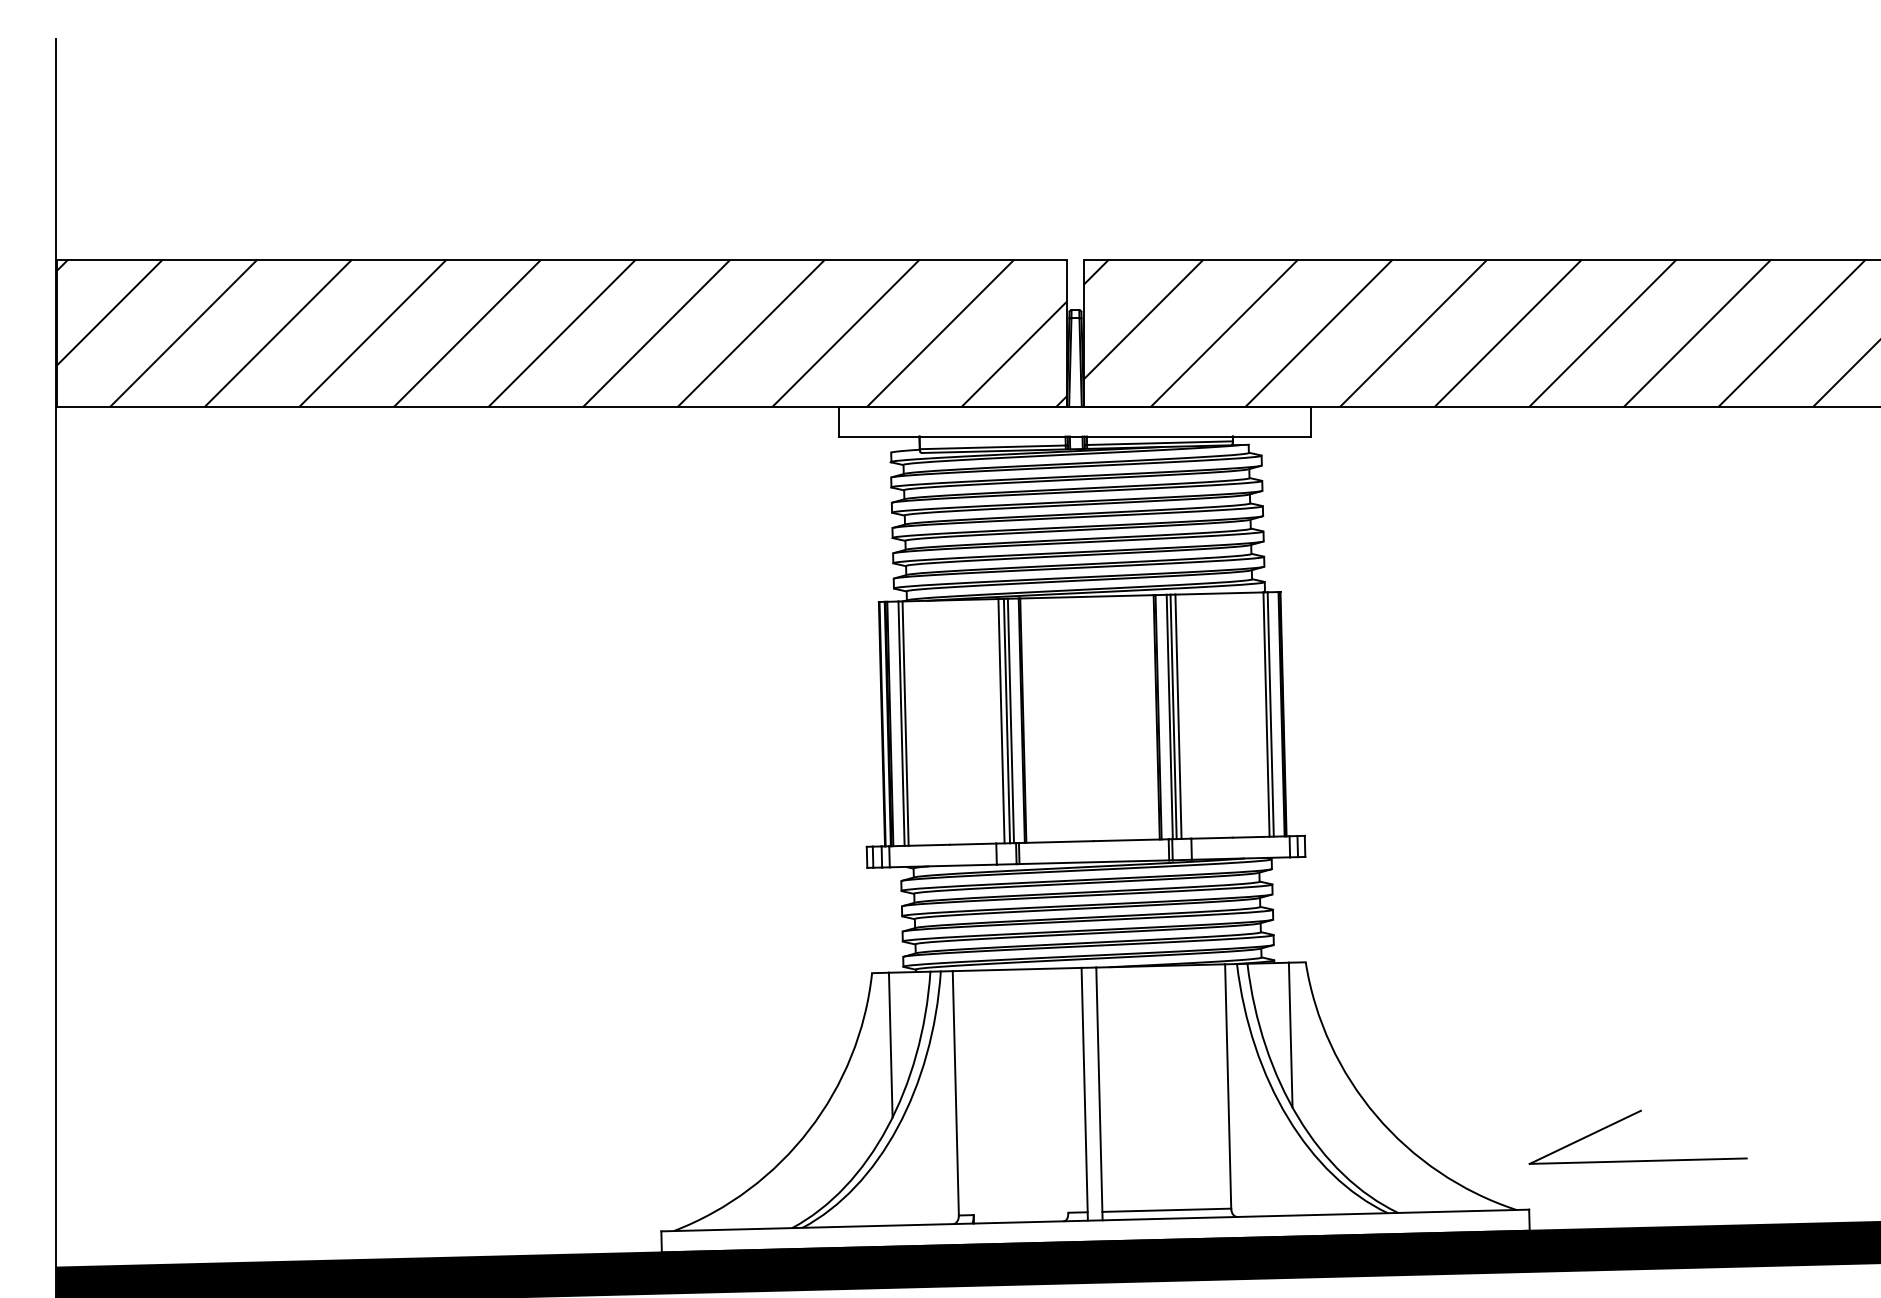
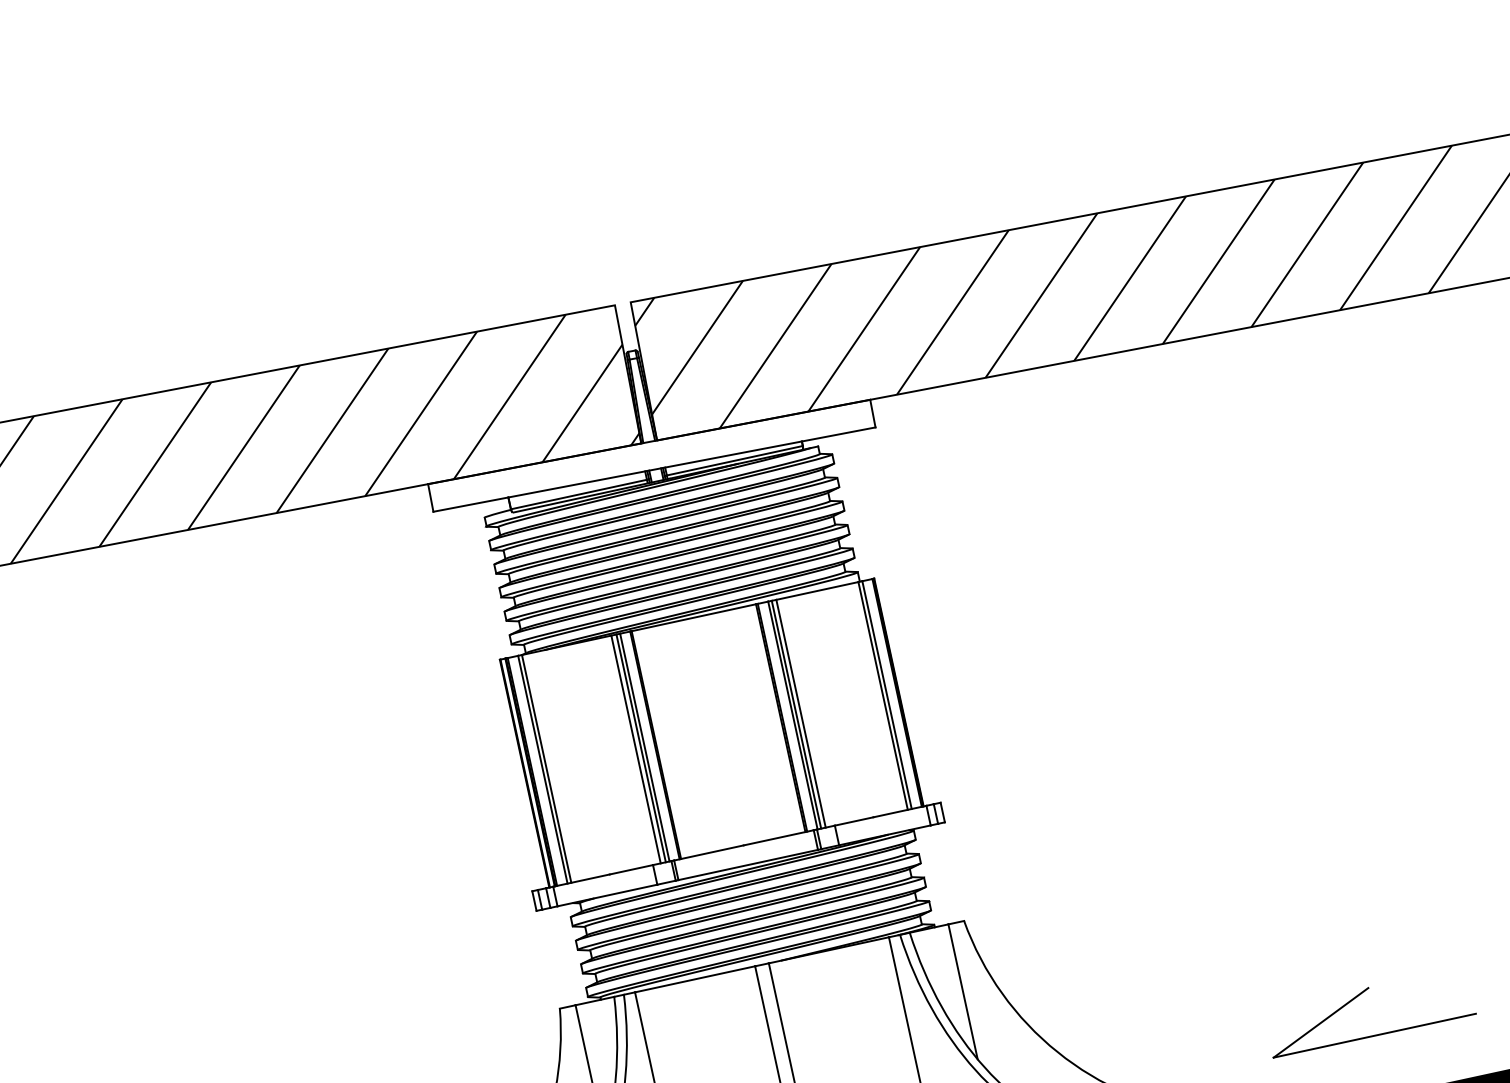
part: (1627, 1118) -> (1357, 997), moved

